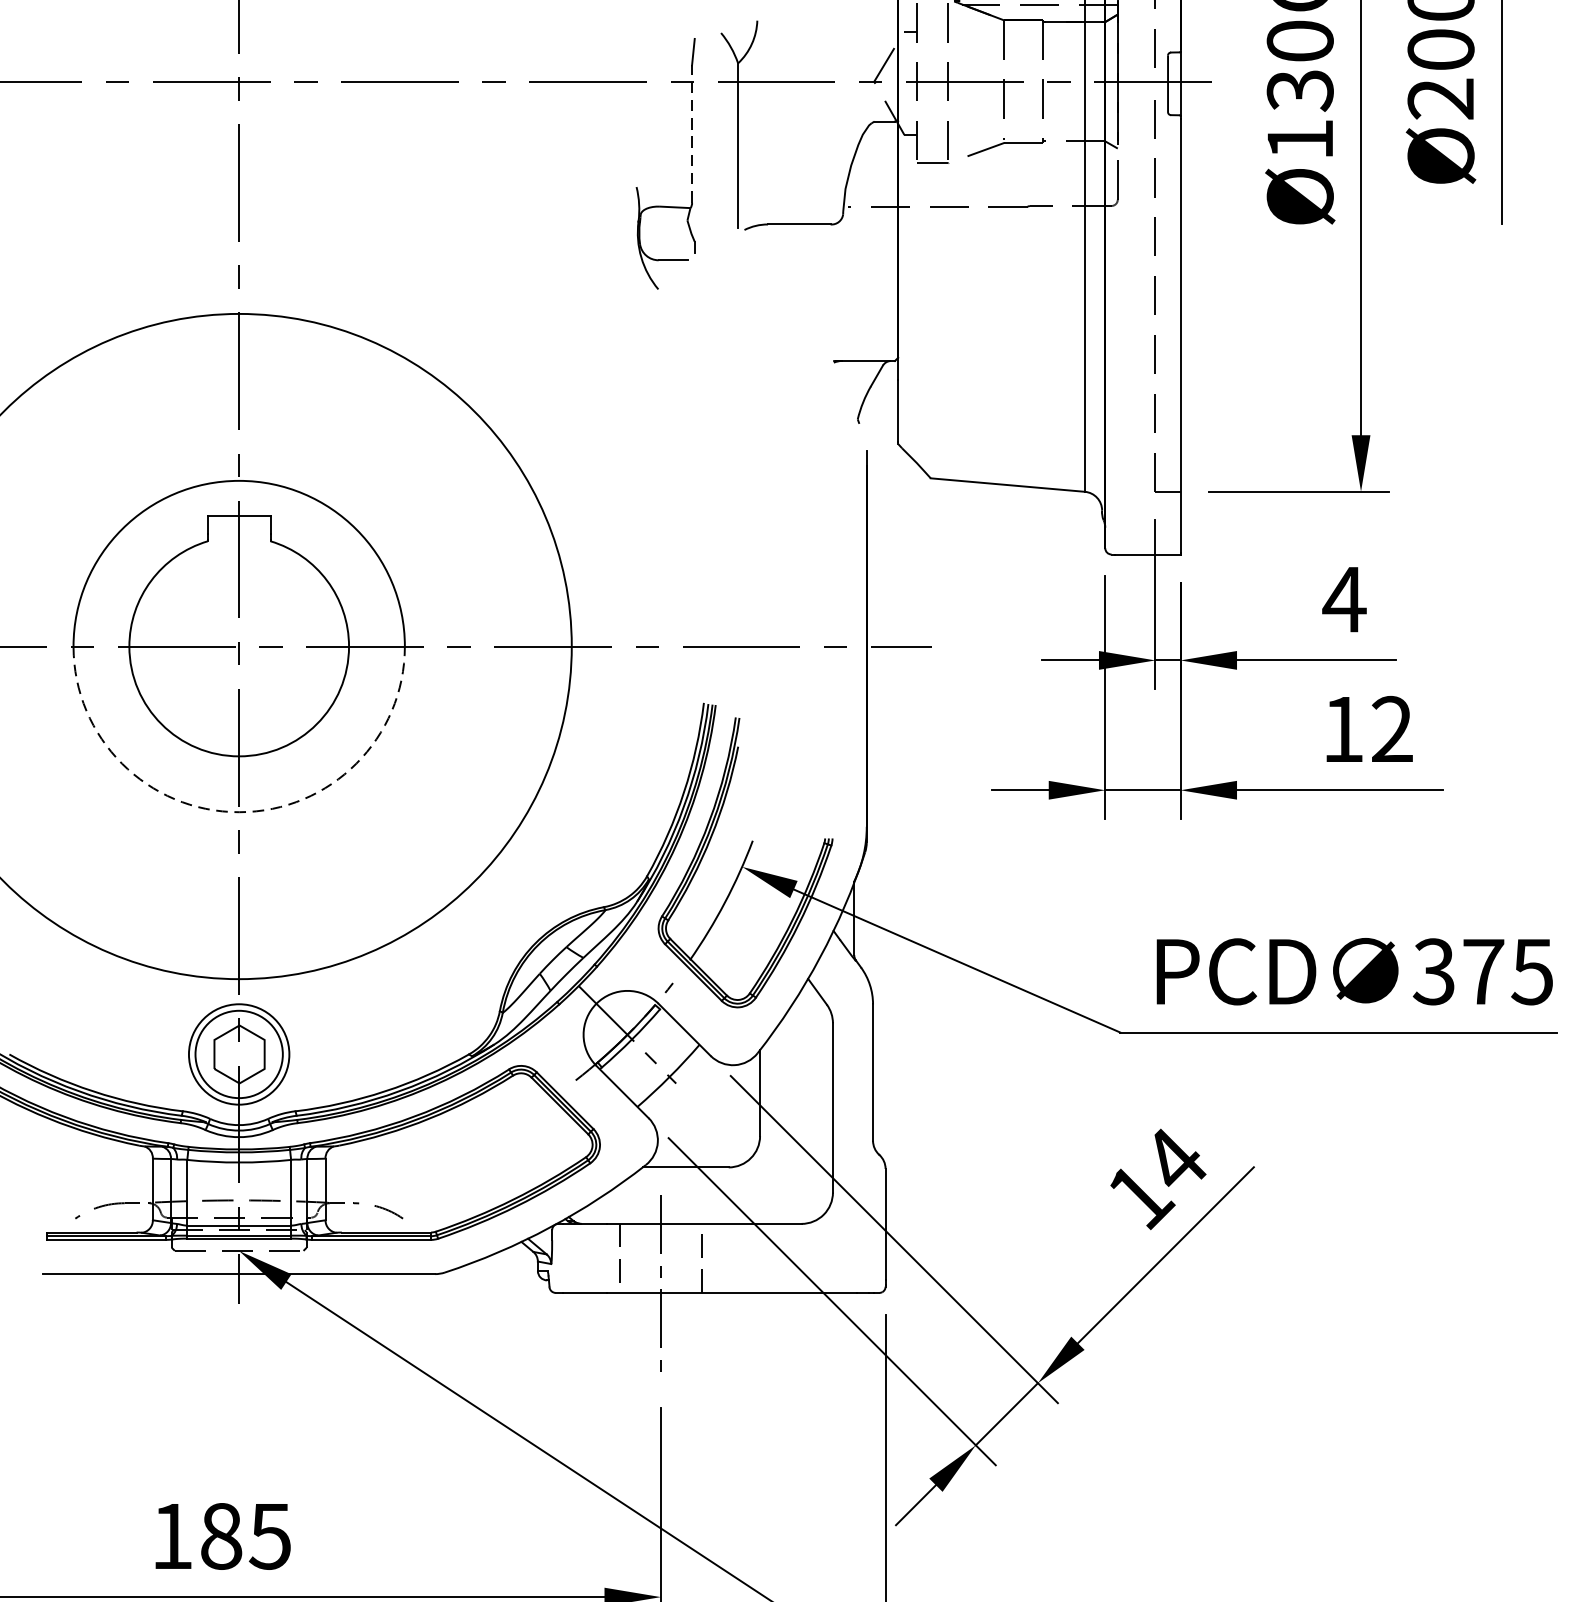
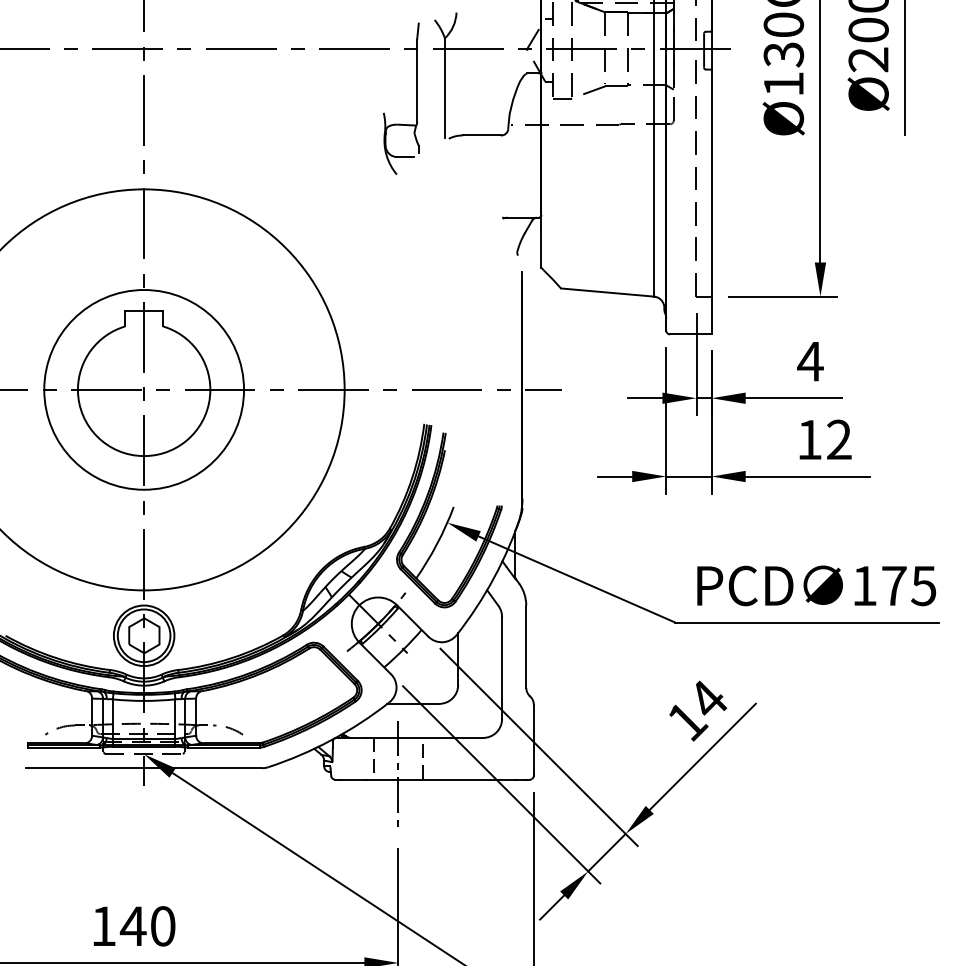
line: (692, 133) -> (417, 80), dashed -> solid
arc: (239, 811) -> (144, 489), dashed -> solid
text: (1432, 971) -> (863, 585), 375 -> 175
text: (244, 1536) -> (147, 926), 185 -> 140

